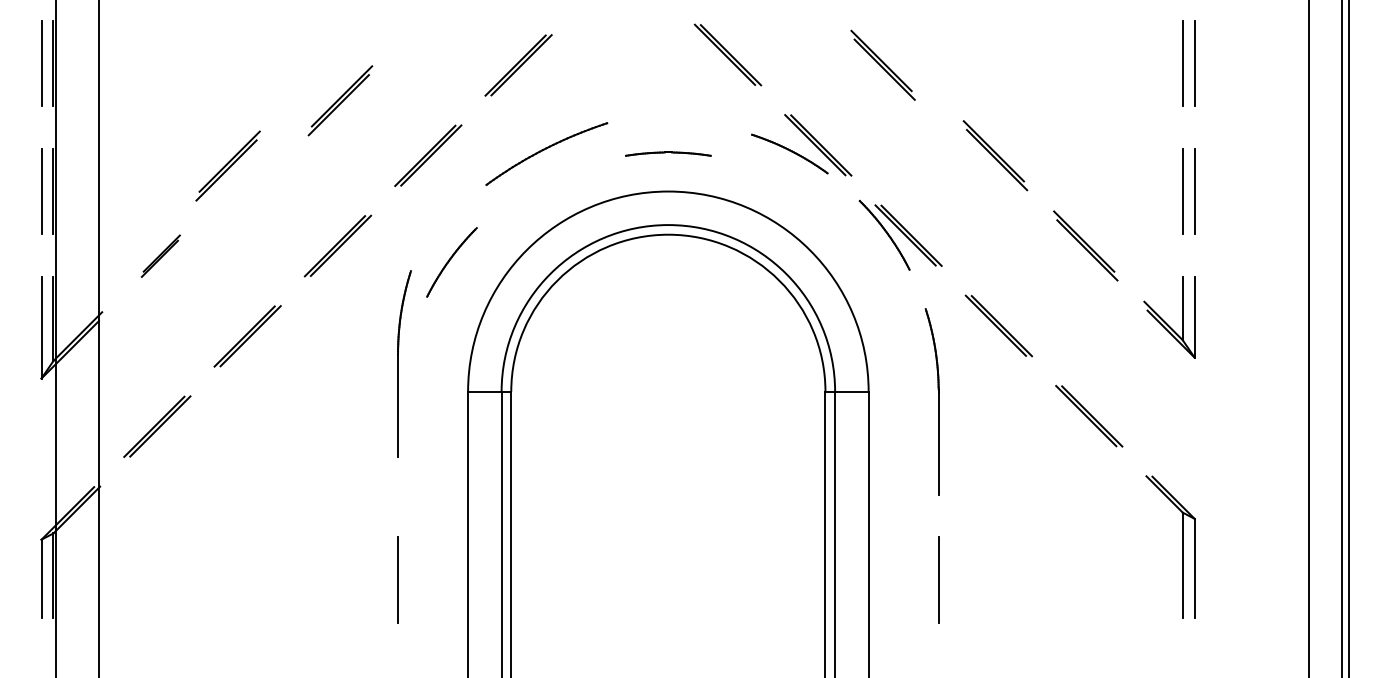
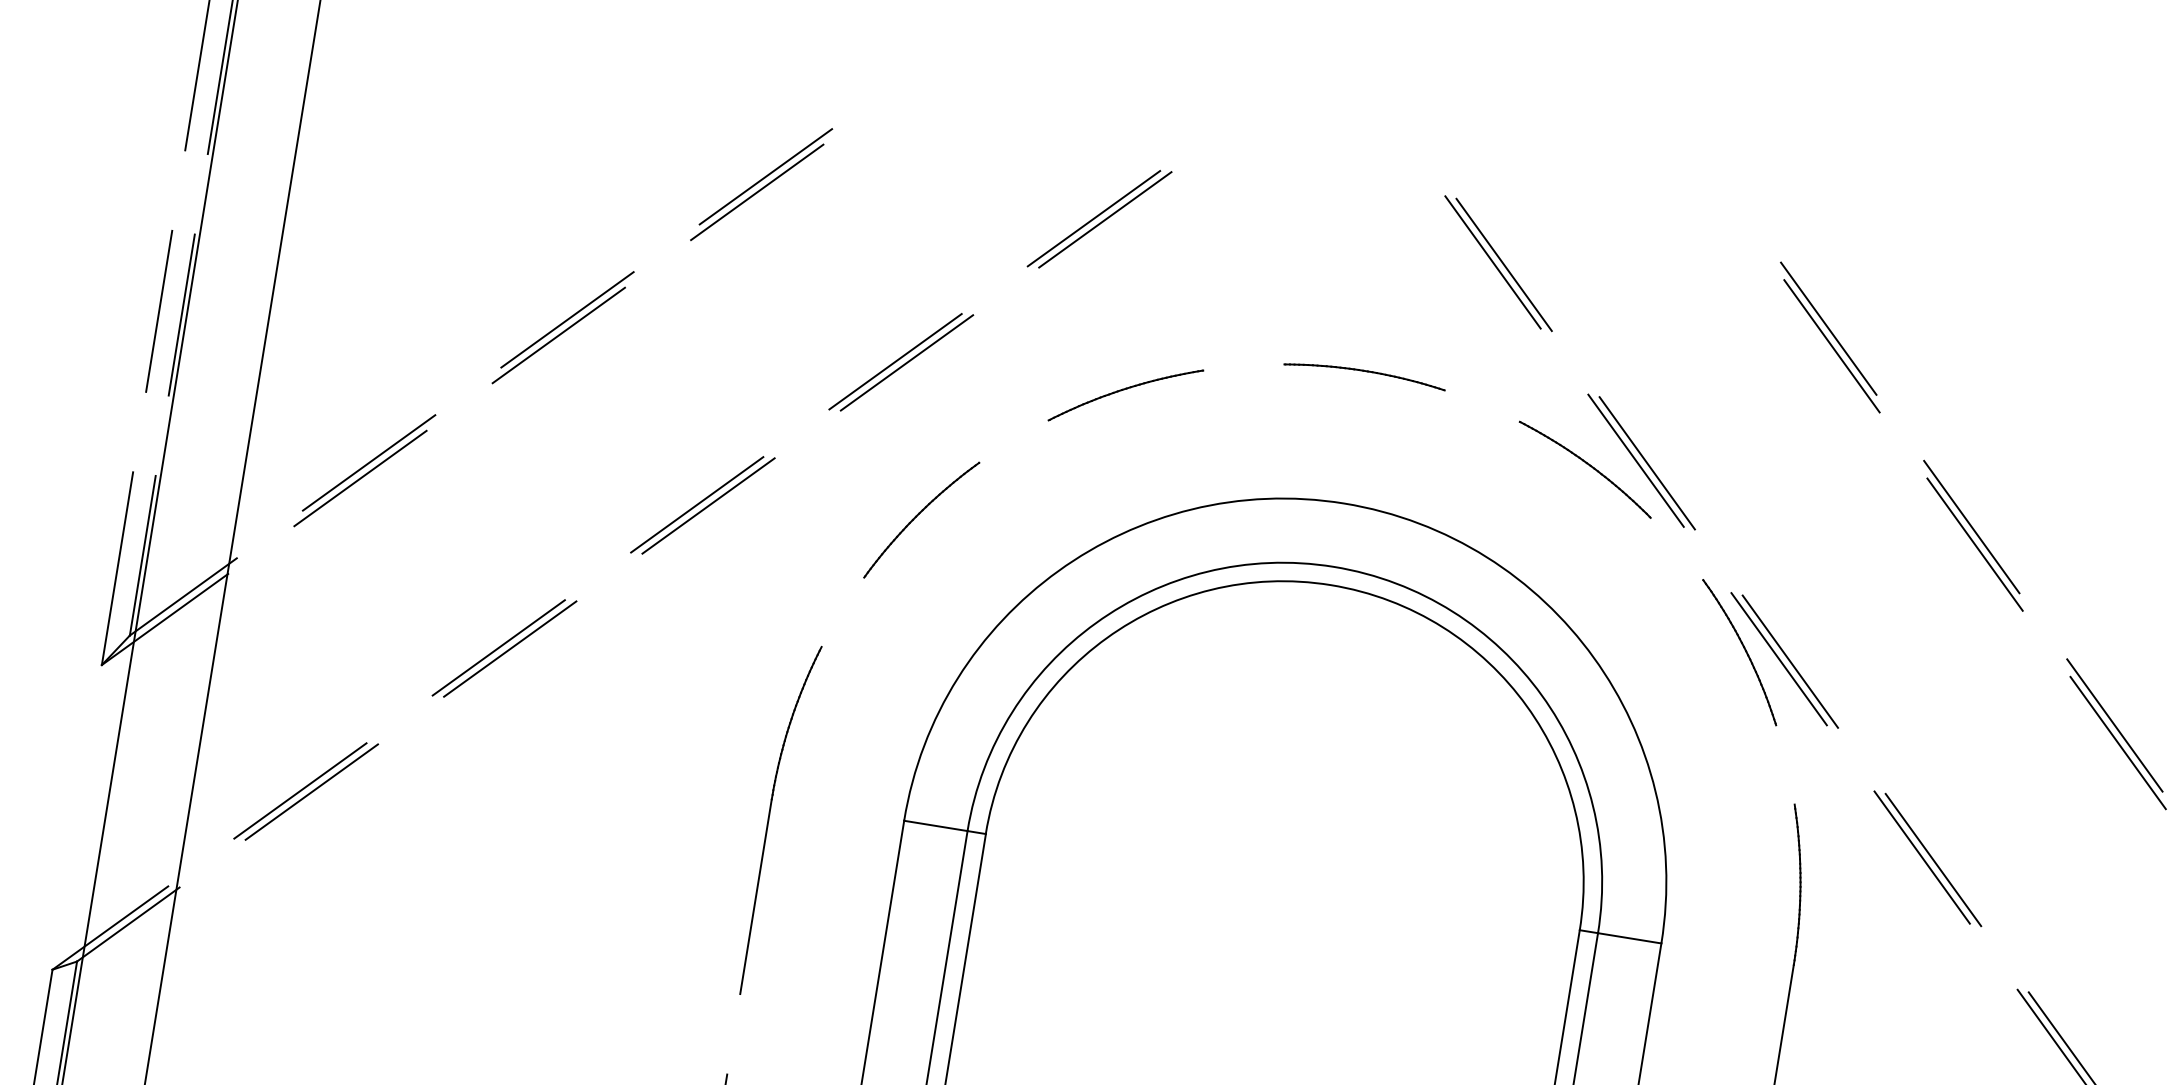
part: (882, 64) -> (1829, 335), moved
part: (340, 100) -> (761, 184), moved
part: (546, 153) -> (1125, 394), size x0.62
part: (668, 153) -> (1365, 373), moved
part: (227, 165) -> (562, 326), moved
part: (160, 255) -> (364, 468), size x1.67
part: (451, 262) -> (920, 520), moved
part: (404, 363) -> (781, 819), moved

